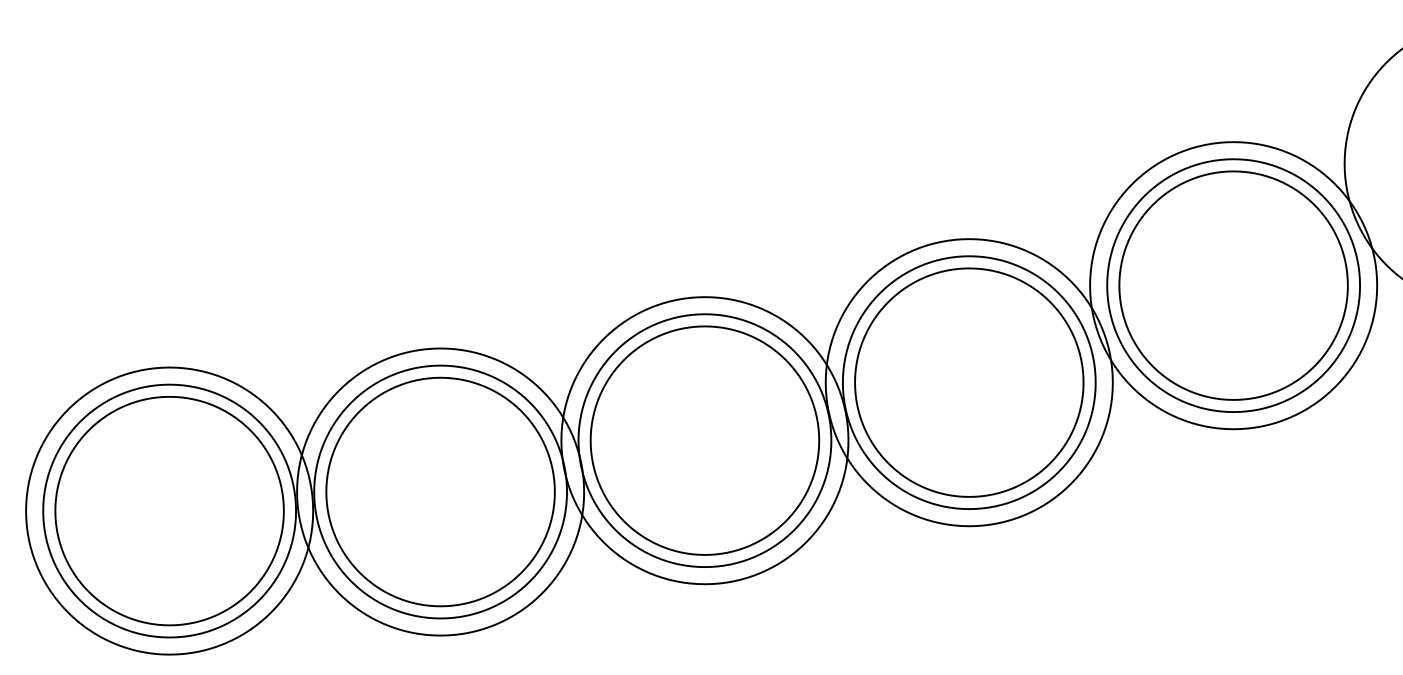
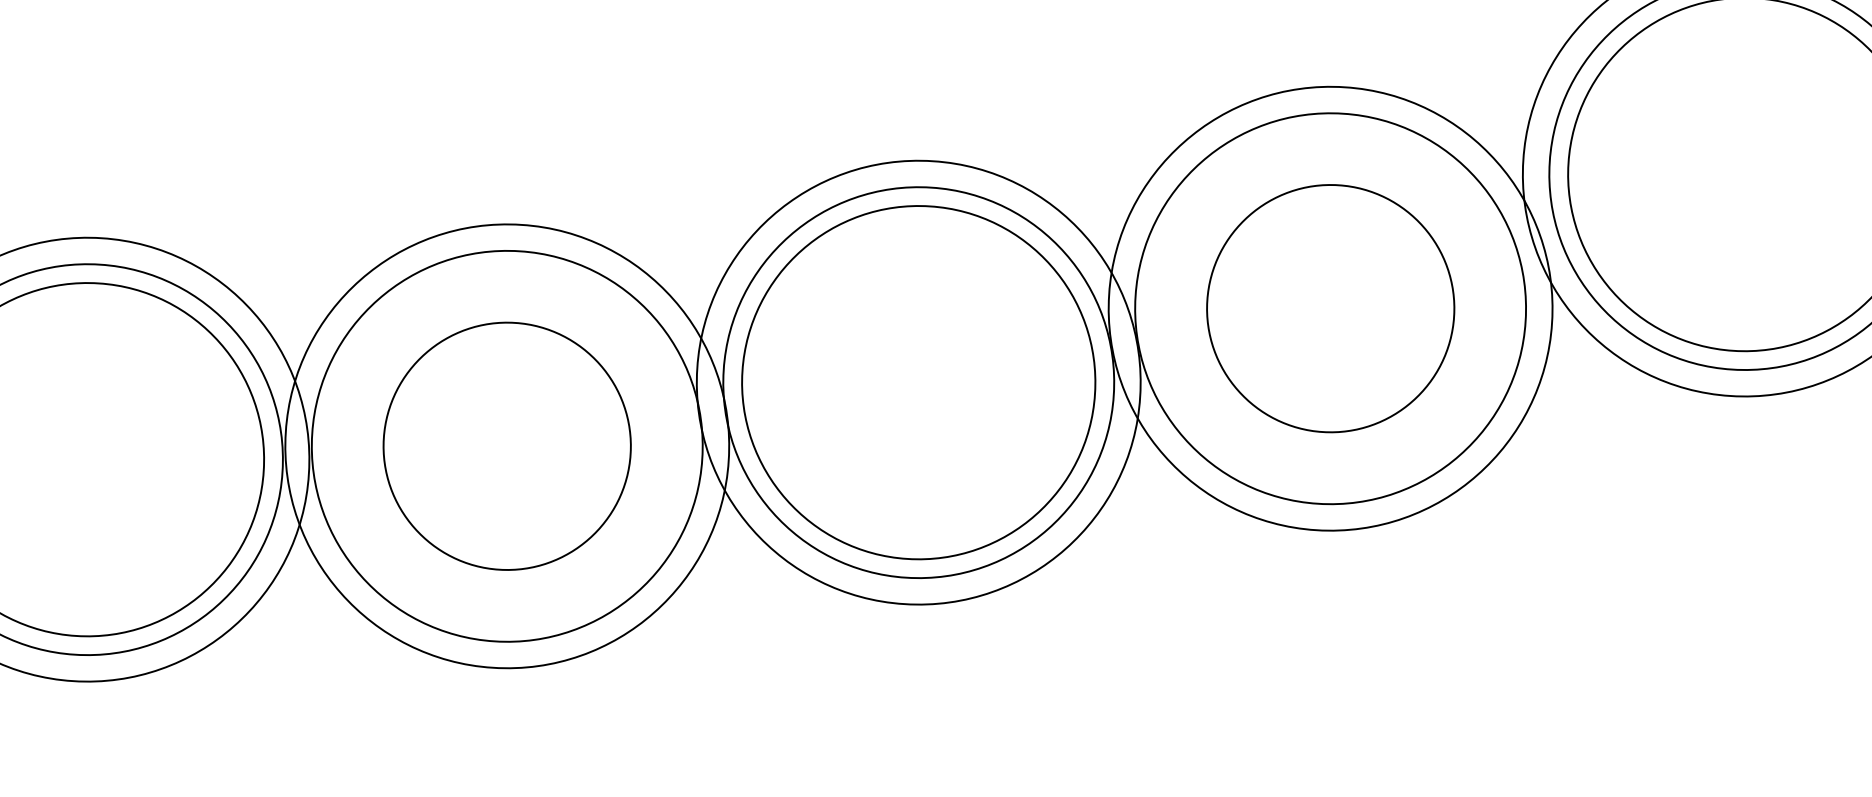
part: (969, 382) -> (1330, 308), size x0.7
part: (440, 491) -> (507, 445), size x0.7

